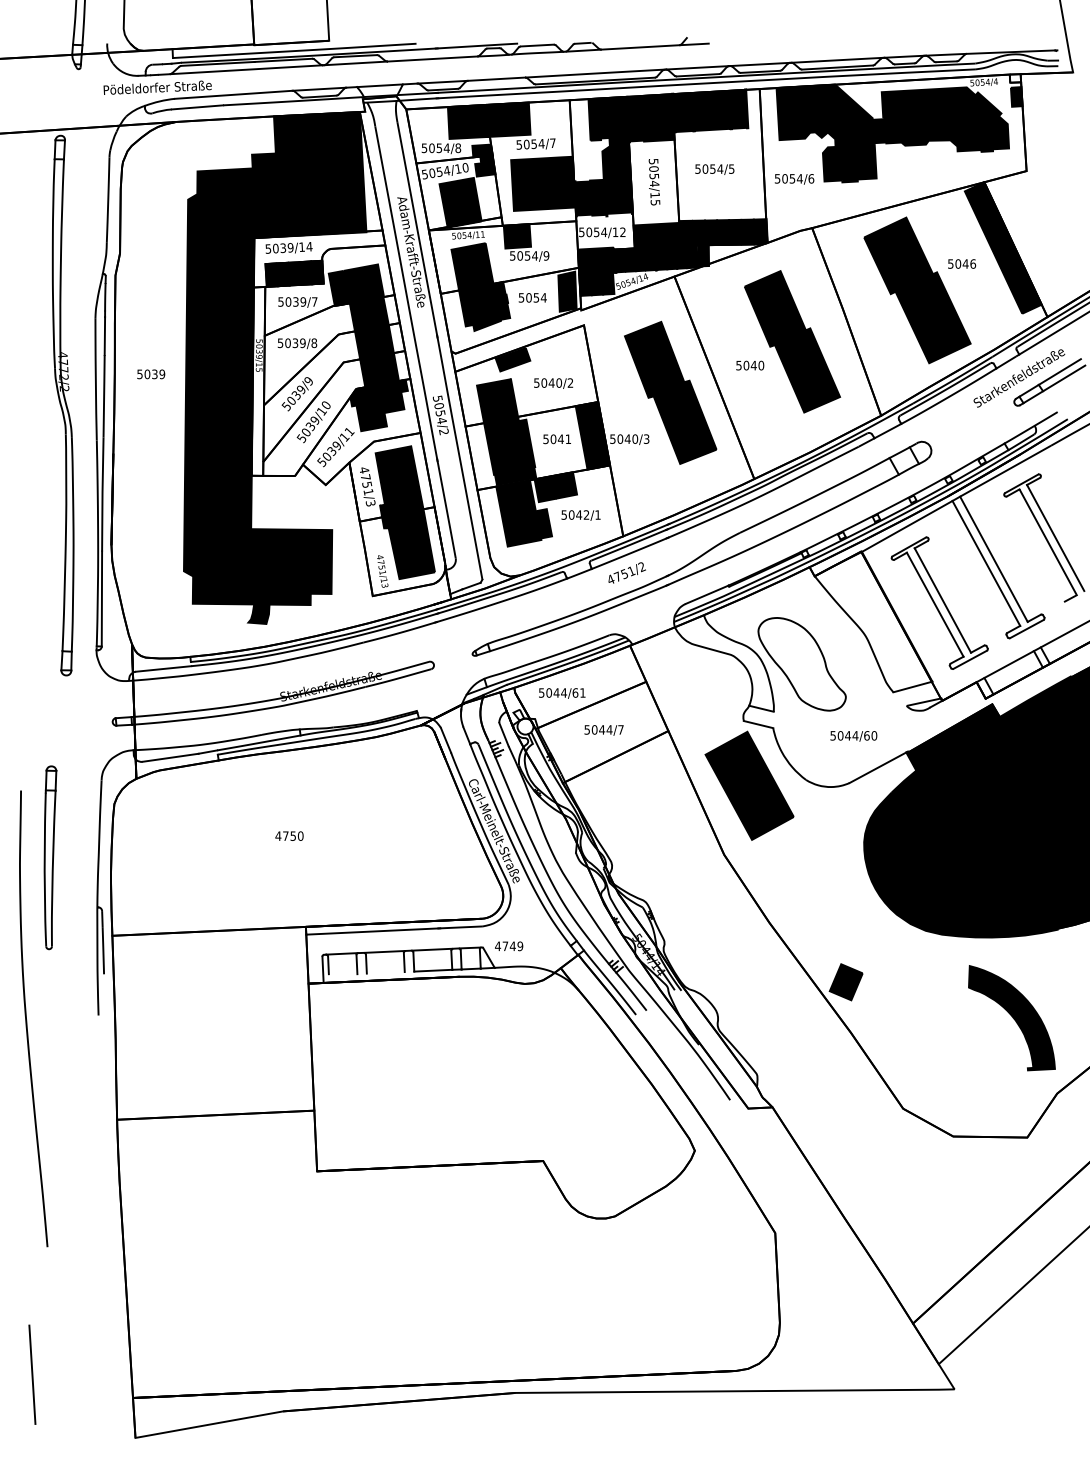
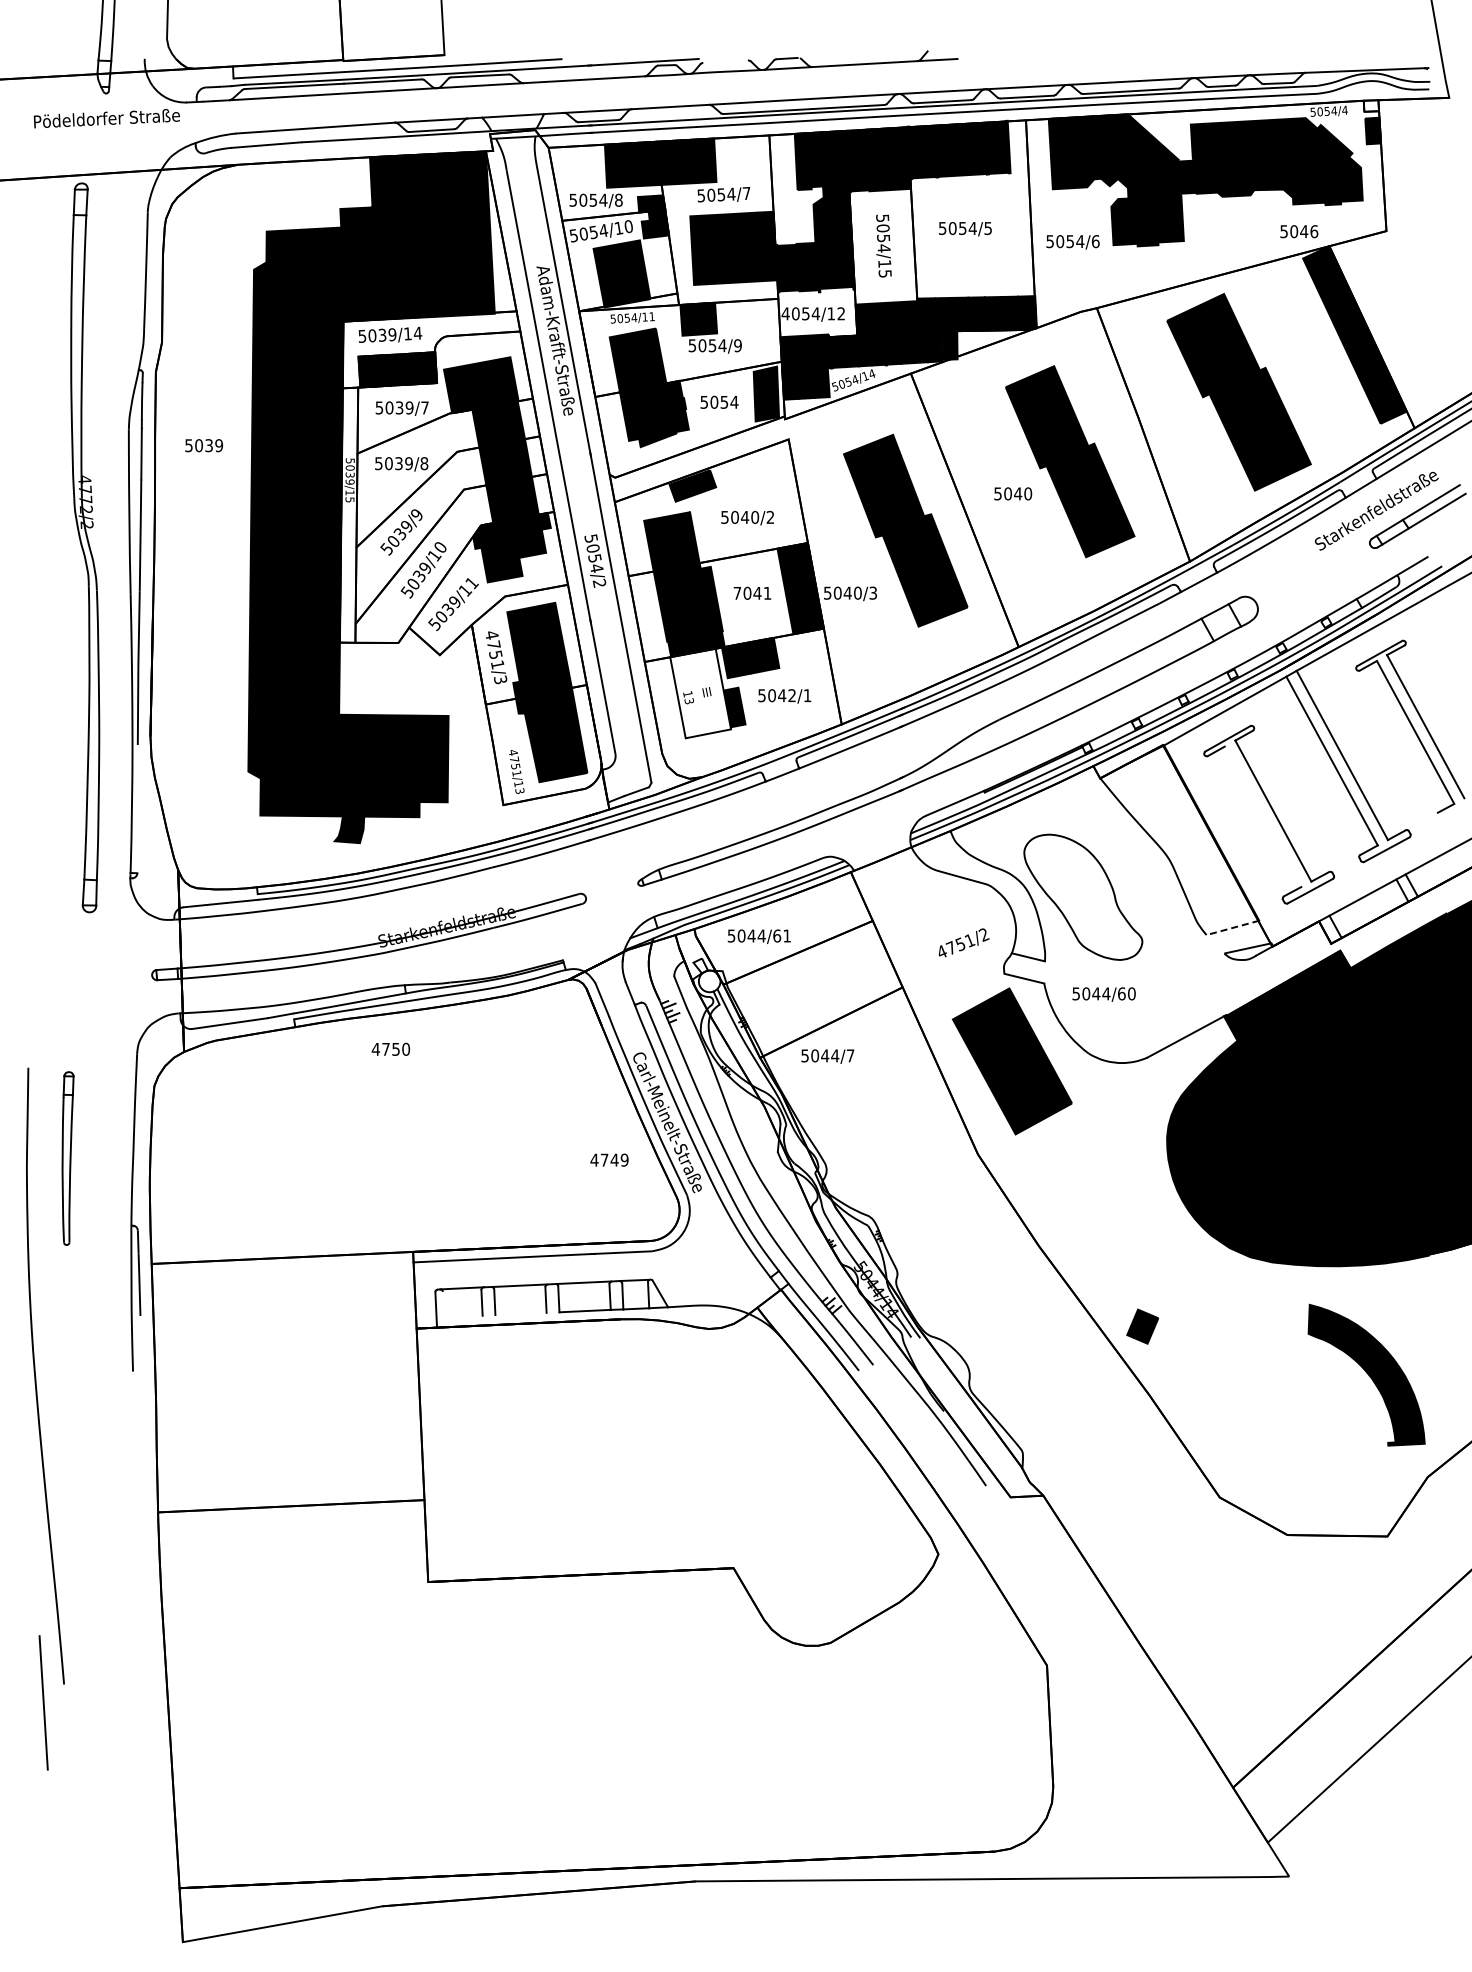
line: (537, 45) -> (725, 61), removed
text: (157, 87) -> (106, 118), moved
text: (581, 232) -> (785, 313), 5054/12 -> 4054/12
text: (962, 263) -> (1299, 231), moved
text: (151, 374) -> (204, 445), moved
text: (546, 439) -> (737, 593), 5041 -> 7041
fill: (518, 513) -> (700, 693), removed
text: (626, 572) -> (963, 942), moved
line: (101, 599) -> (137, 809), removed
line: (934, 604) -> (1262, 816), removed
line: (912, 687) -> (1232, 928), solid -> dashed
text: (603, 730) -> (827, 1056), moved
text: (853, 736) -> (1103, 994), moved
text: (289, 835) -> (390, 1048), moved
part: (50, 857) -> (67, 1158), size x0.7
text: (509, 945) -> (609, 1159), moved
line: (328, 965) -> (443, 1303), removed
part: (845, 982) -> (1142, 1326), size x0.7
line: (32, 1374) -> (43, 1702), moved

